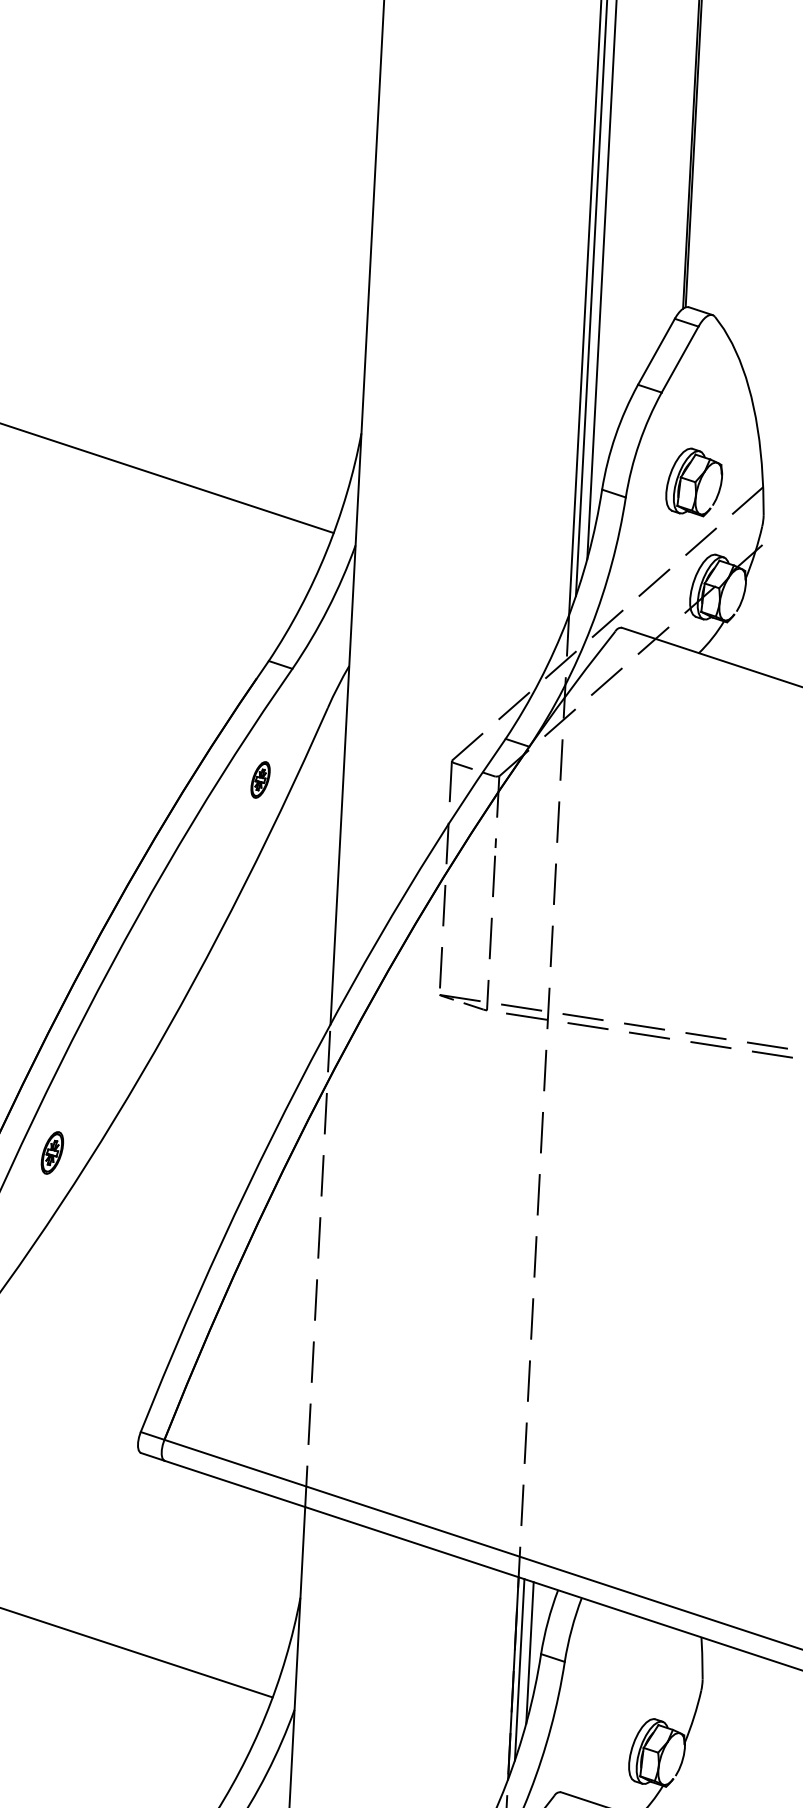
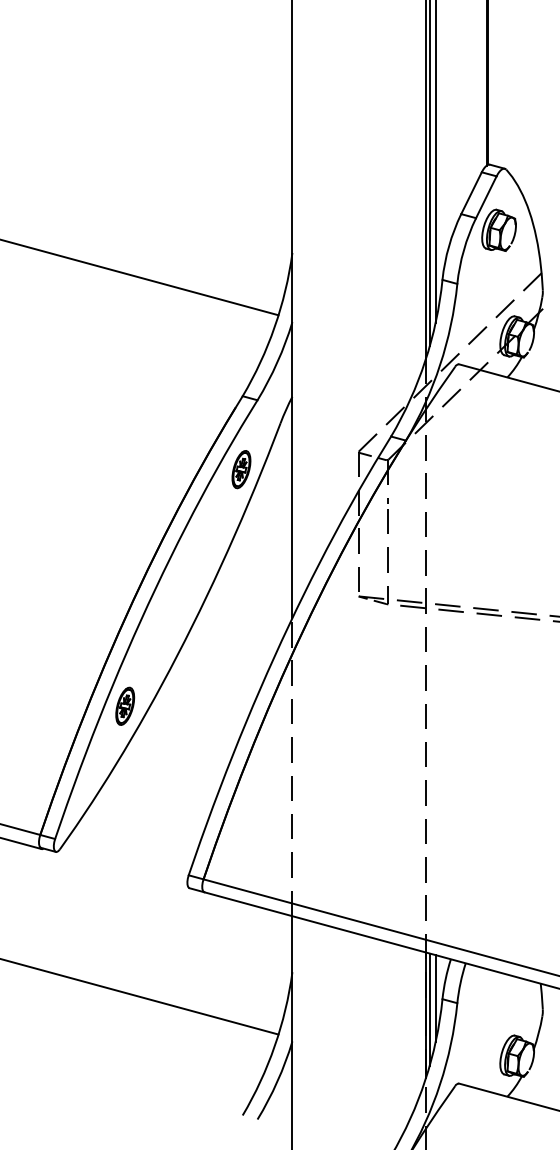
part: (693, 480) -> (498, 229), moved
part: (260, 779) -> (241, 469), size x1.67
part: (52, 1151) -> (125, 705), size x1.43

